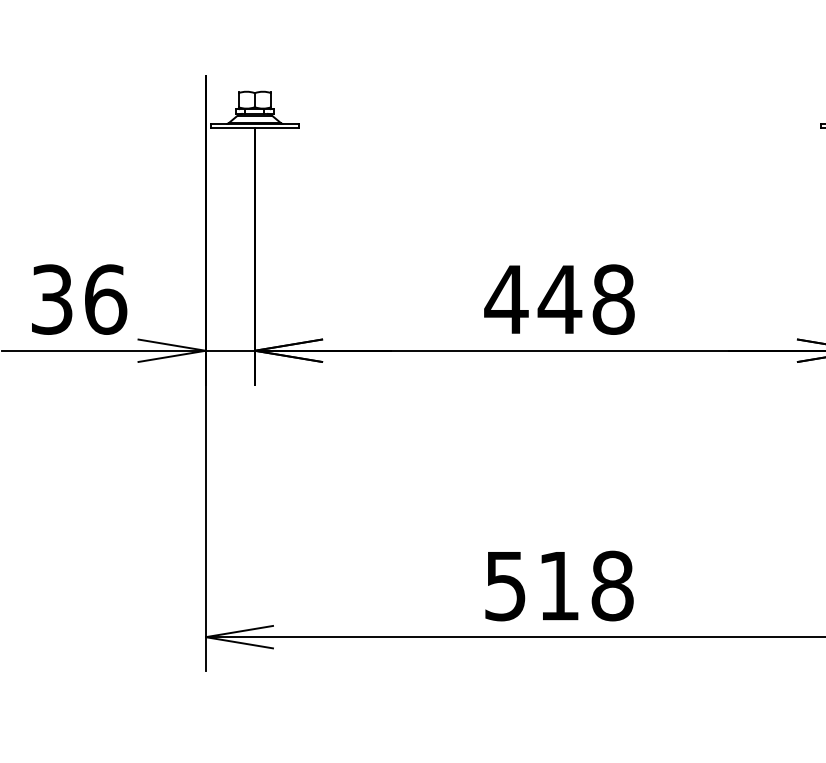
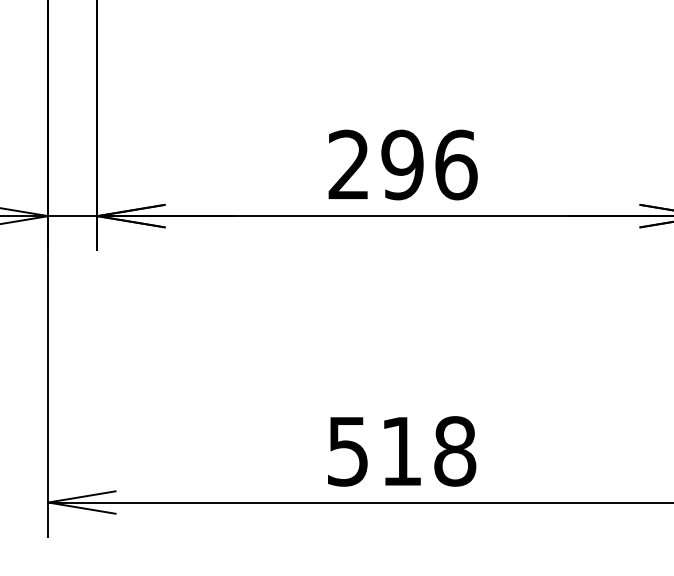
text: (559, 299) -> (402, 164), 448 -> 296

